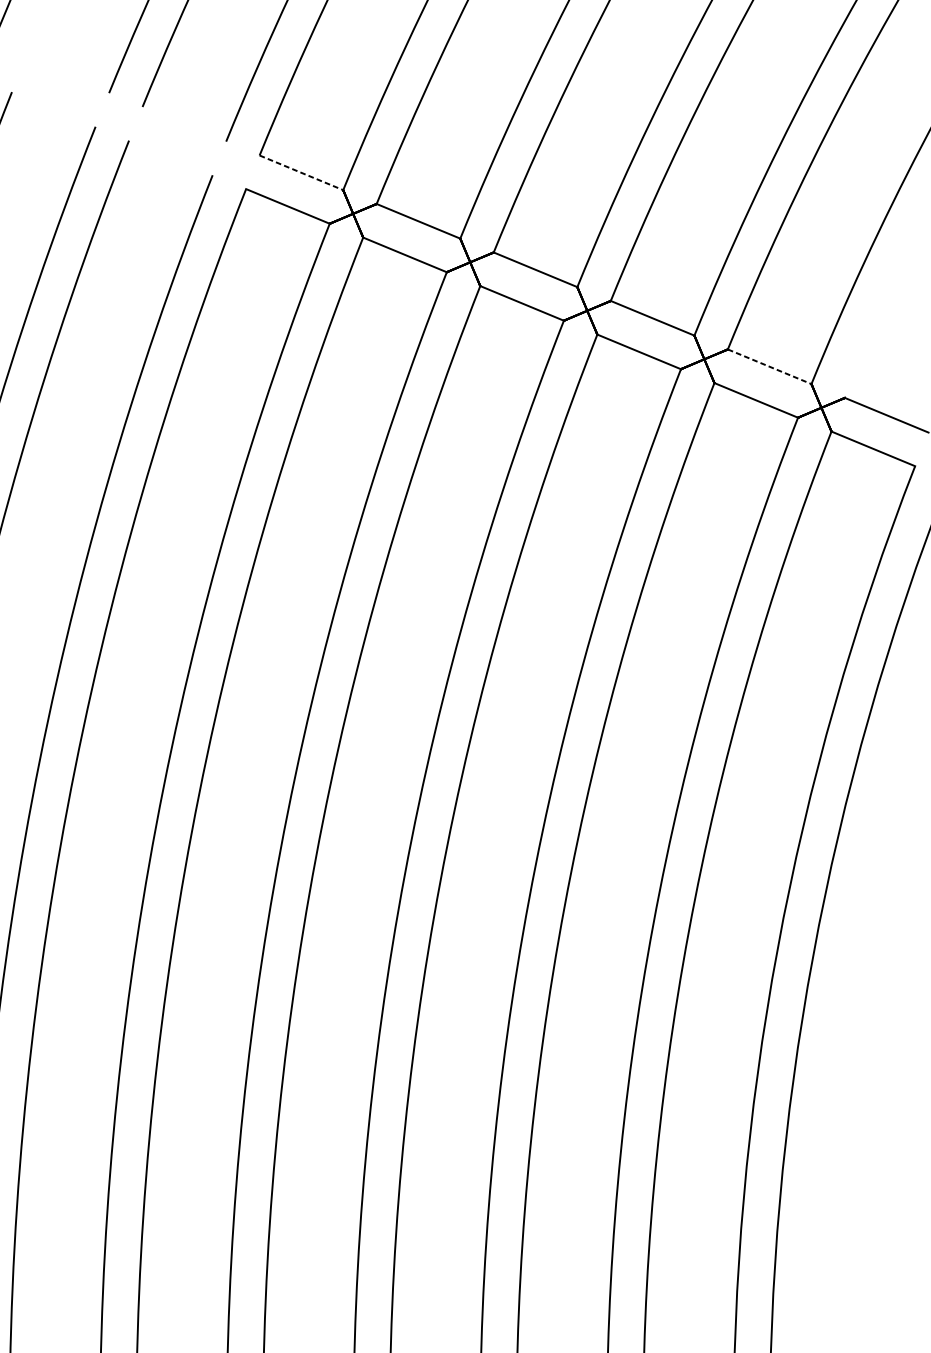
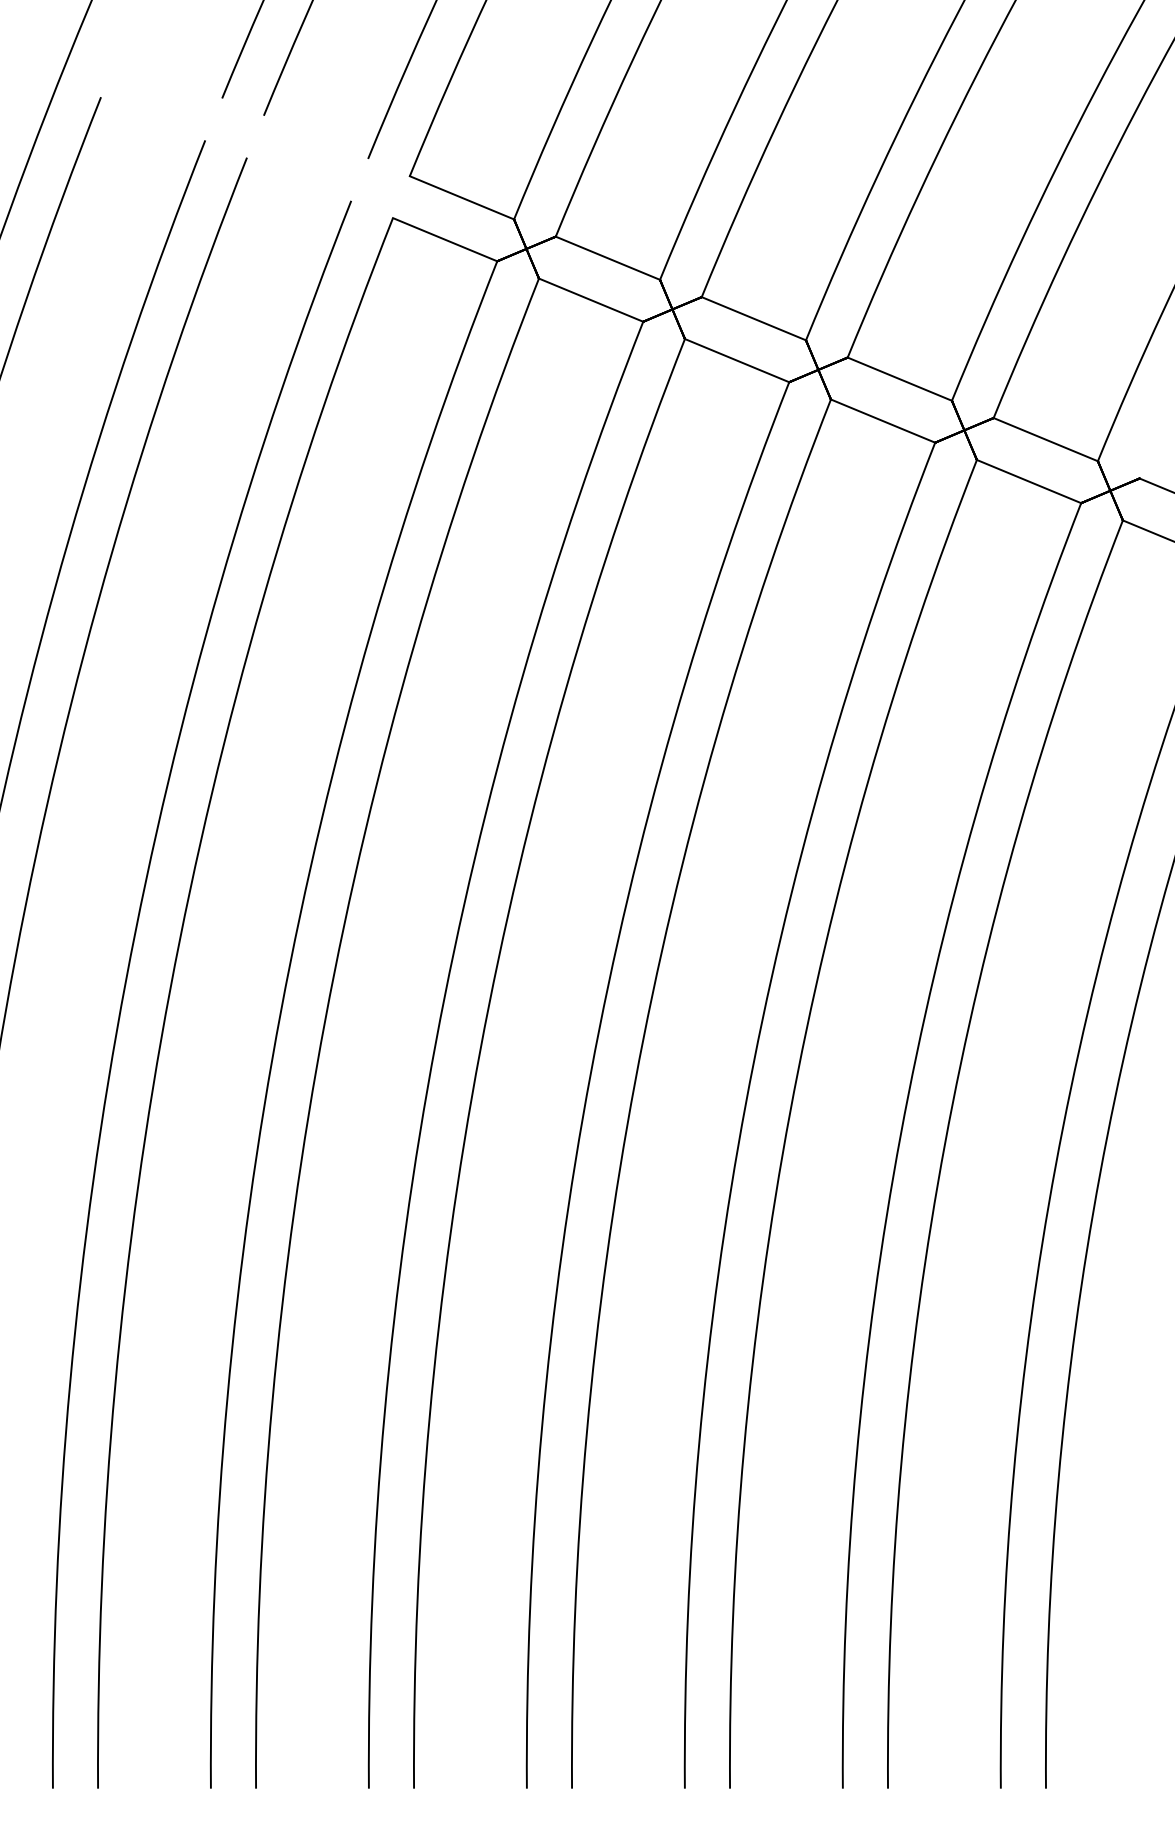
line: (301, 173) -> (462, 198), dashed -> solid
line: (770, 366) -> (1046, 439), dashed -> solid

